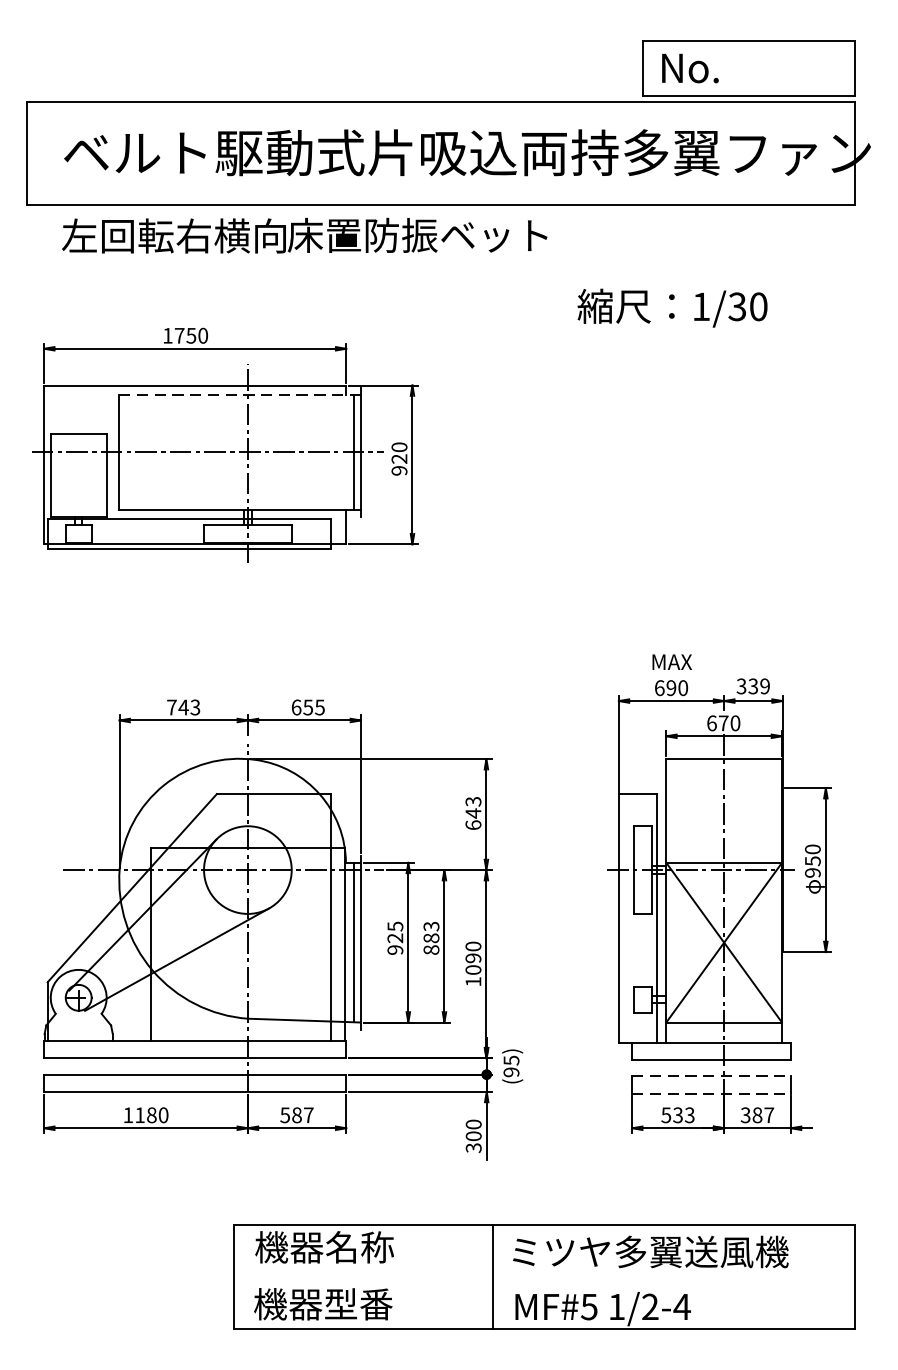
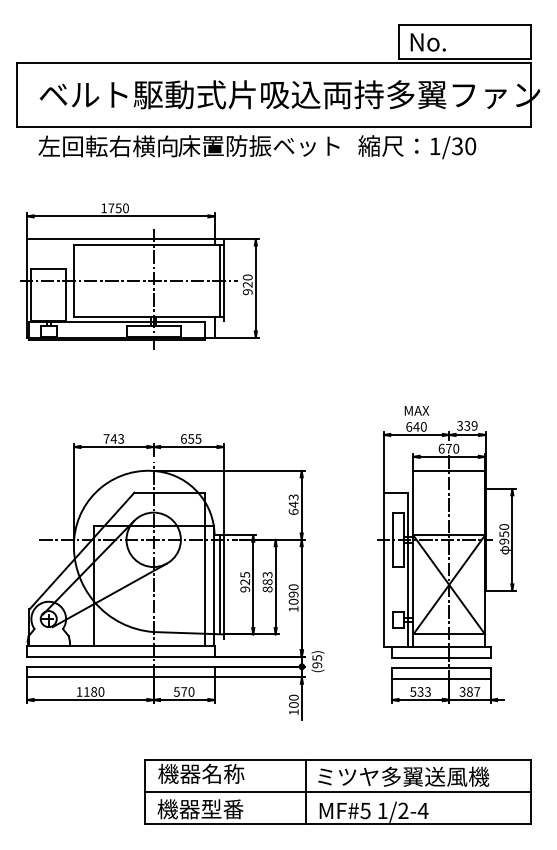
text: (673, 308) -> (417, 147), moved
line: (239, 394) -> (148, 244), dashed -> solid
text: (671, 687) -> (416, 426), 690 -> 640
line: (711, 1075) -> (441, 667), dashed -> solid
line: (711, 1093) -> (441, 678), dashed -> solid
text: (302, 1114) -> (187, 691), 587 -> 570
text: (473, 1148) -> (293, 712), 300 -> 100
line: (544, 1277) -> (337, 792), added

